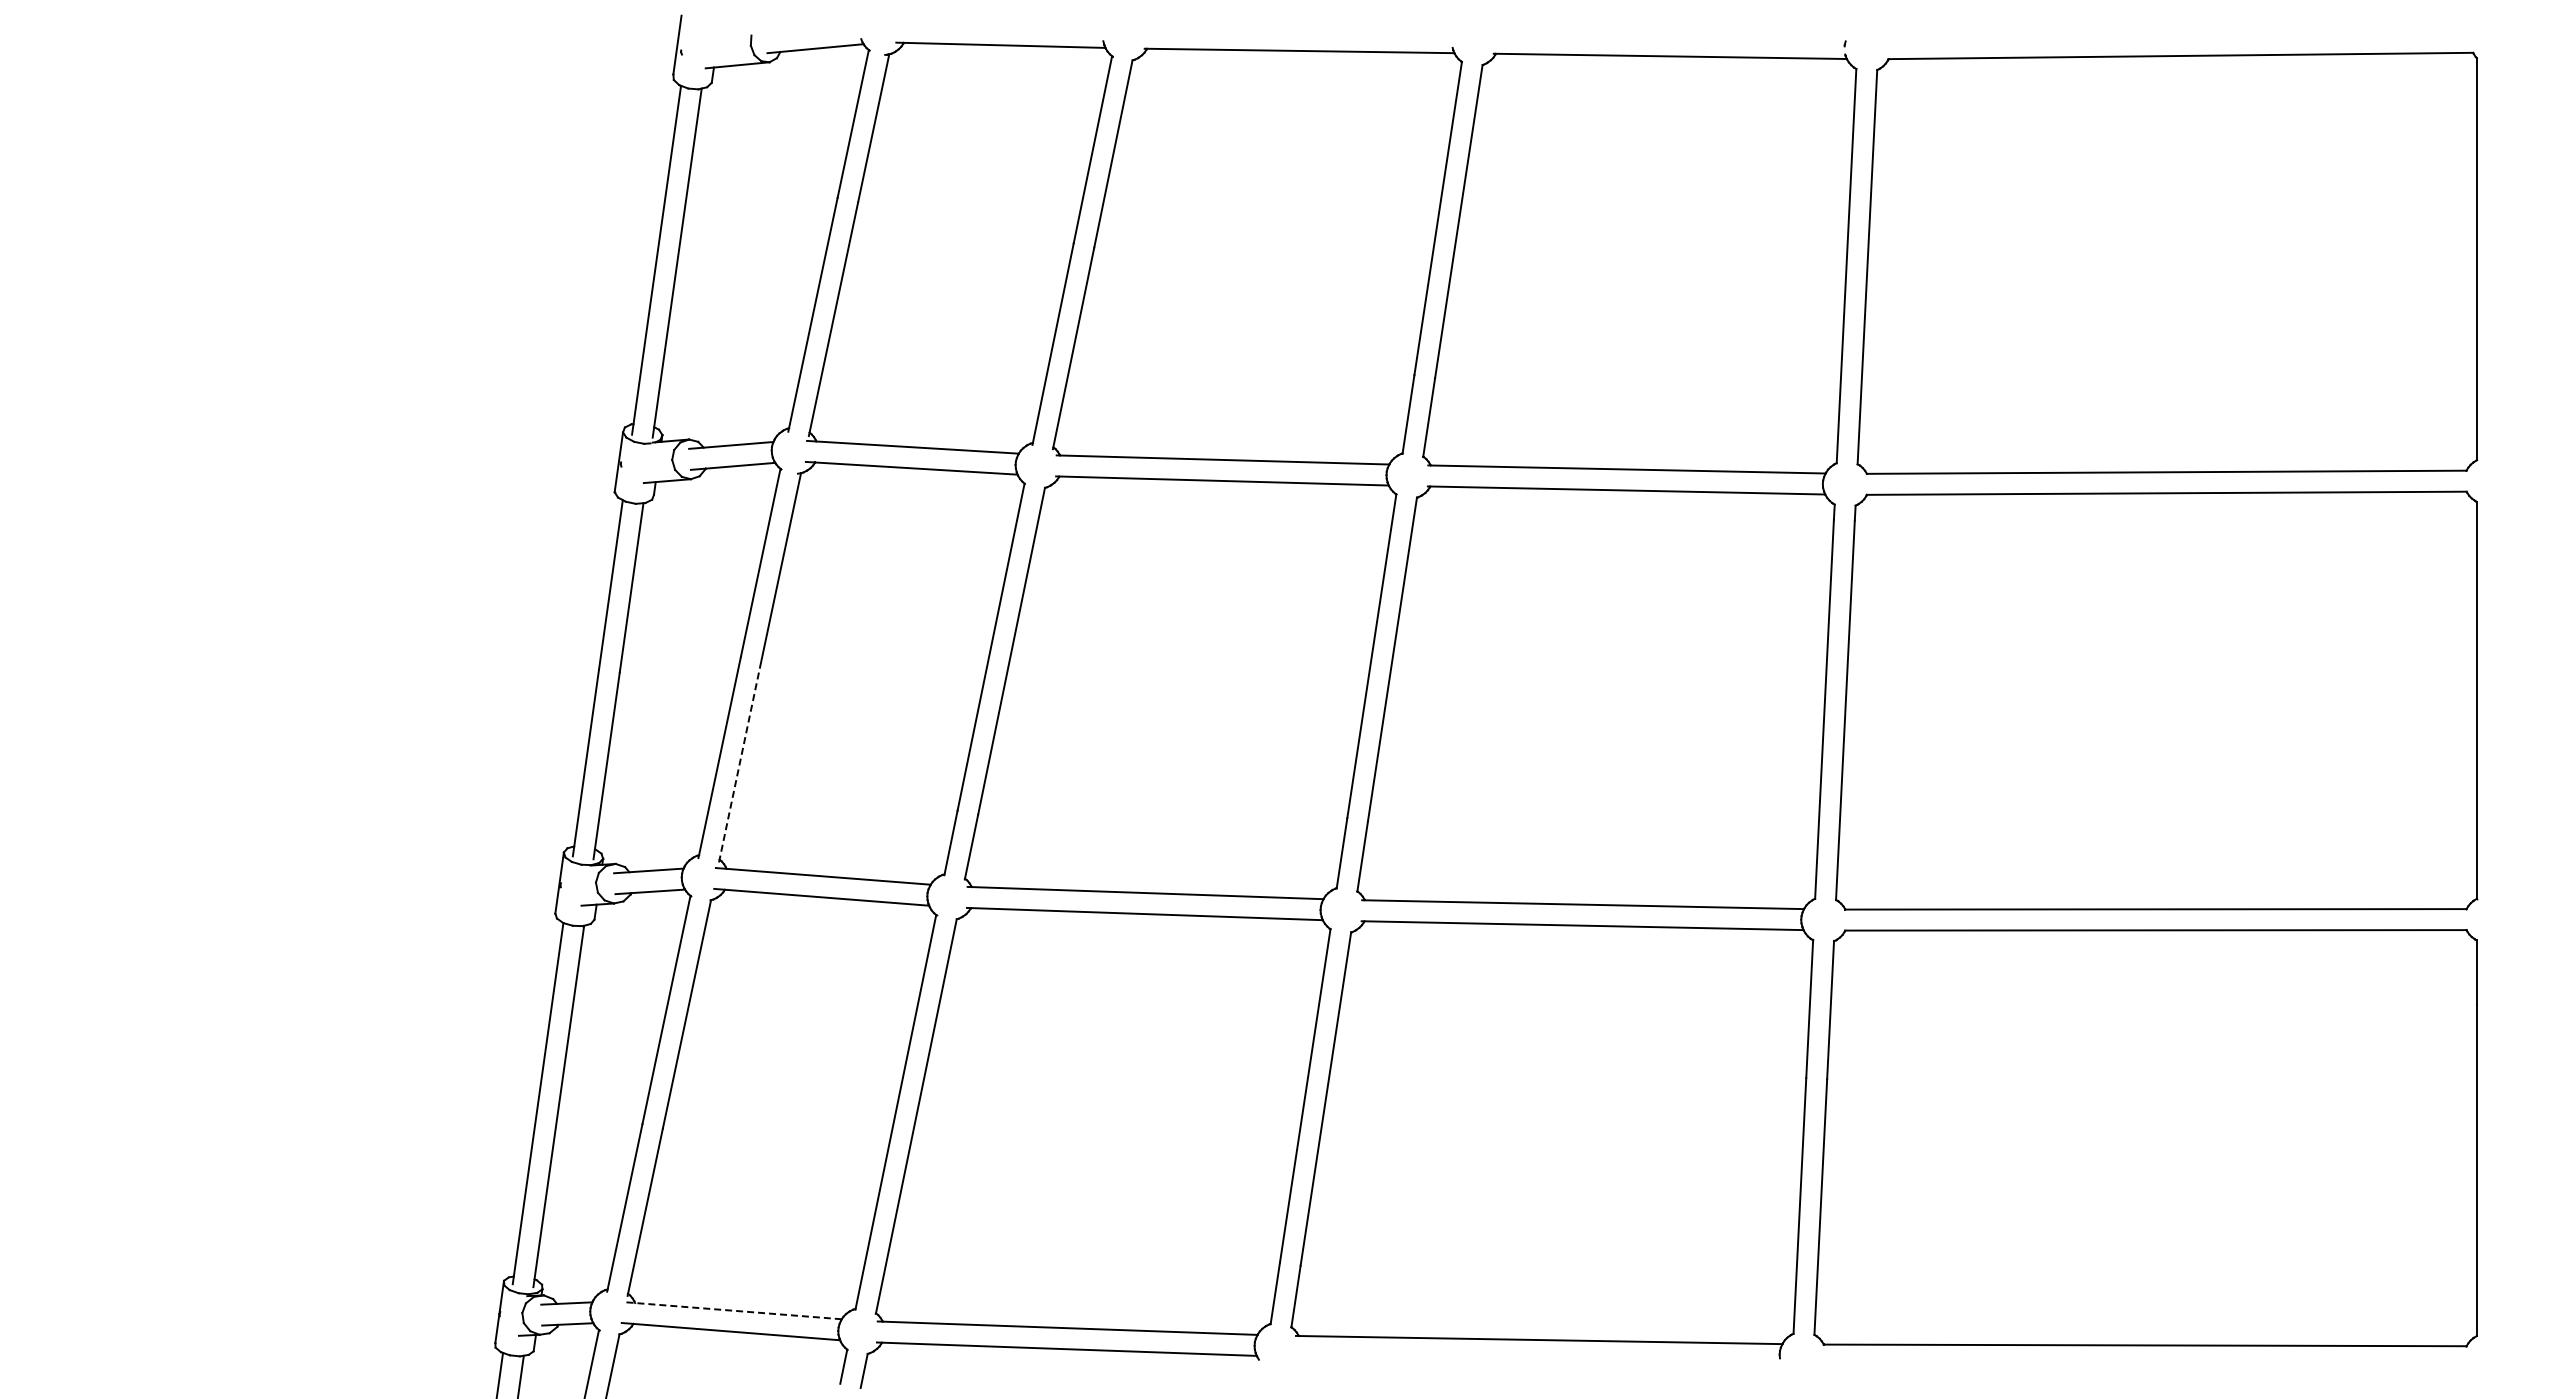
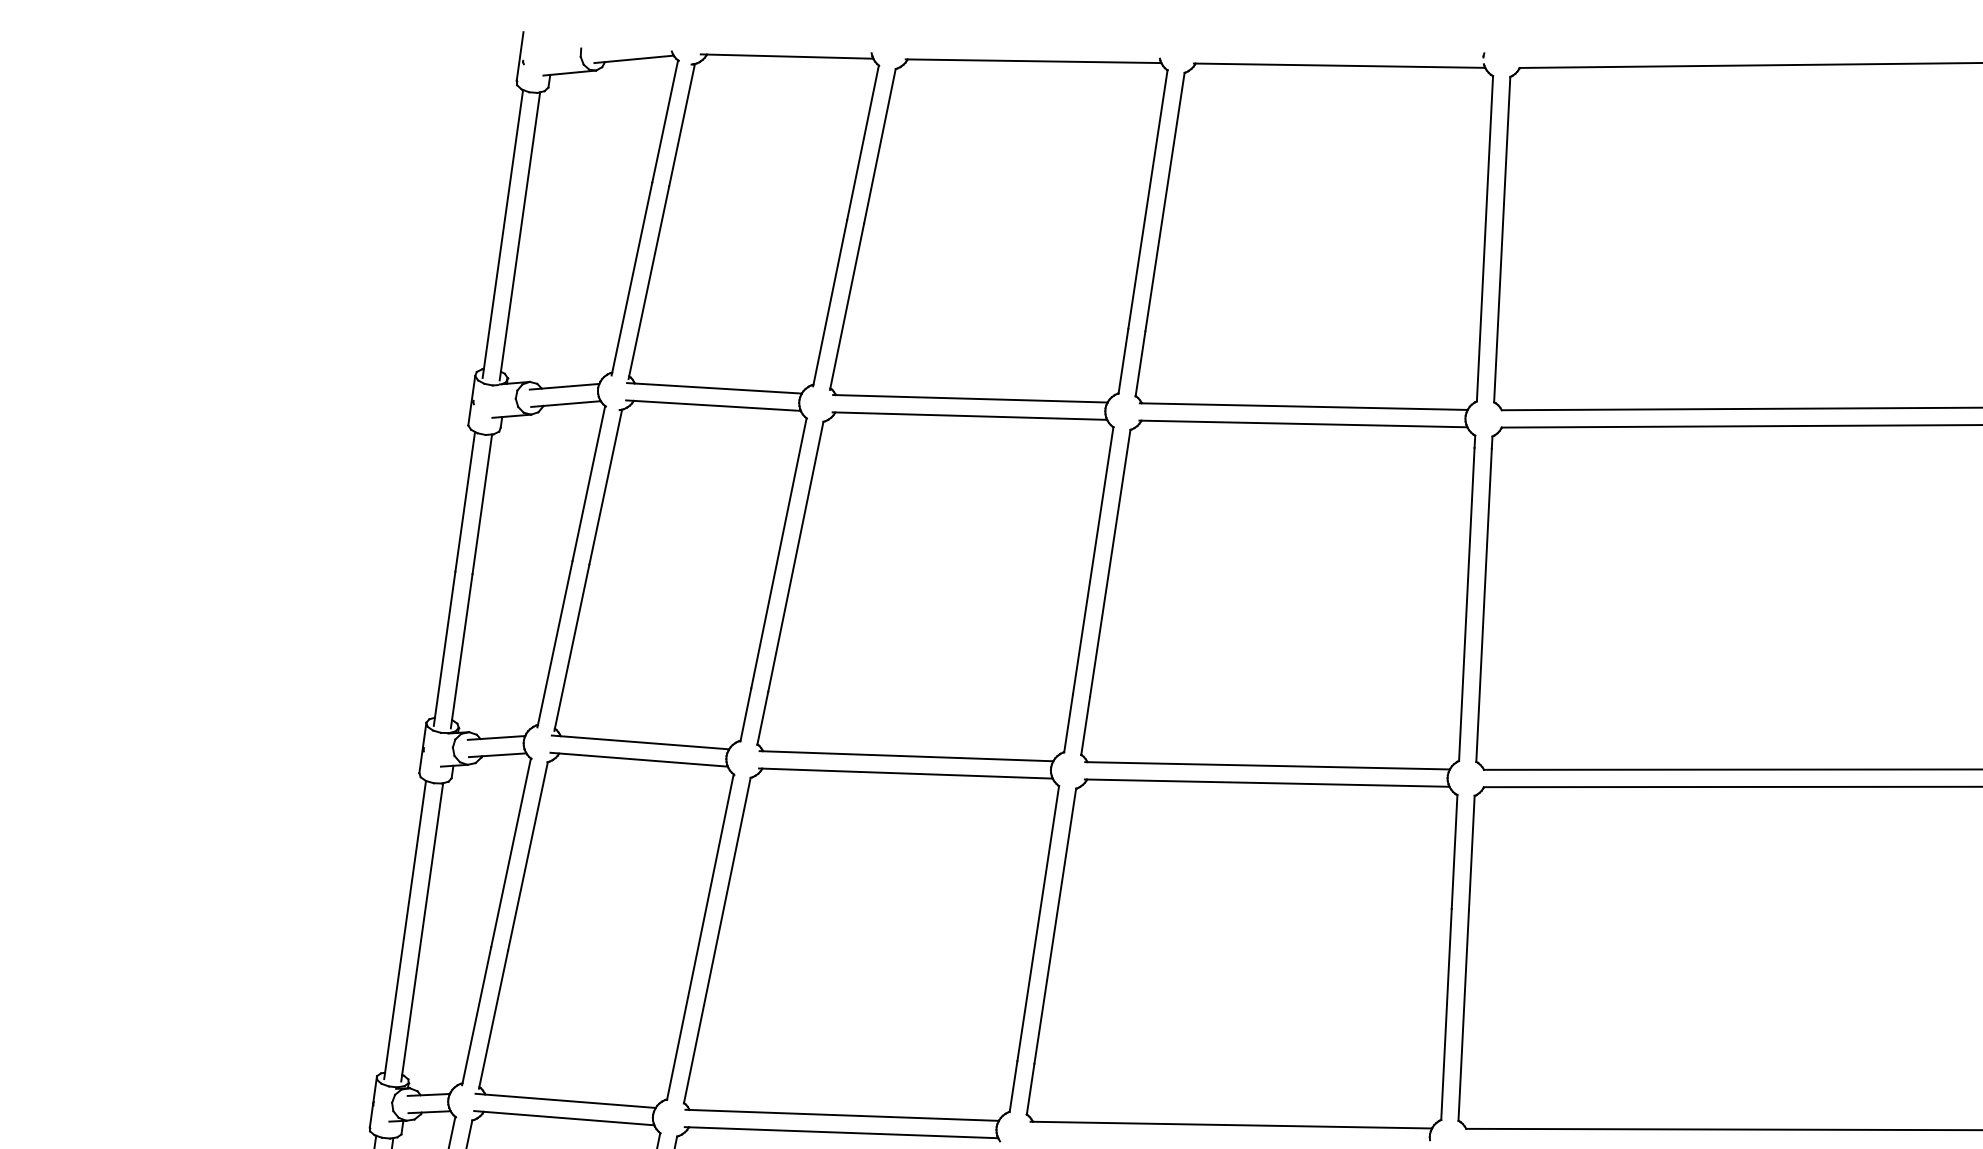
line: (740, 761) -> (572, 647), dashed -> solid
line: (732, 1310) -> (565, 1100), dashed -> solid

